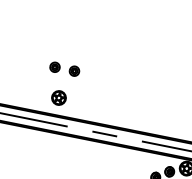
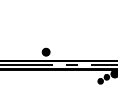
part: (65, 68) -> (46, 37), removed

